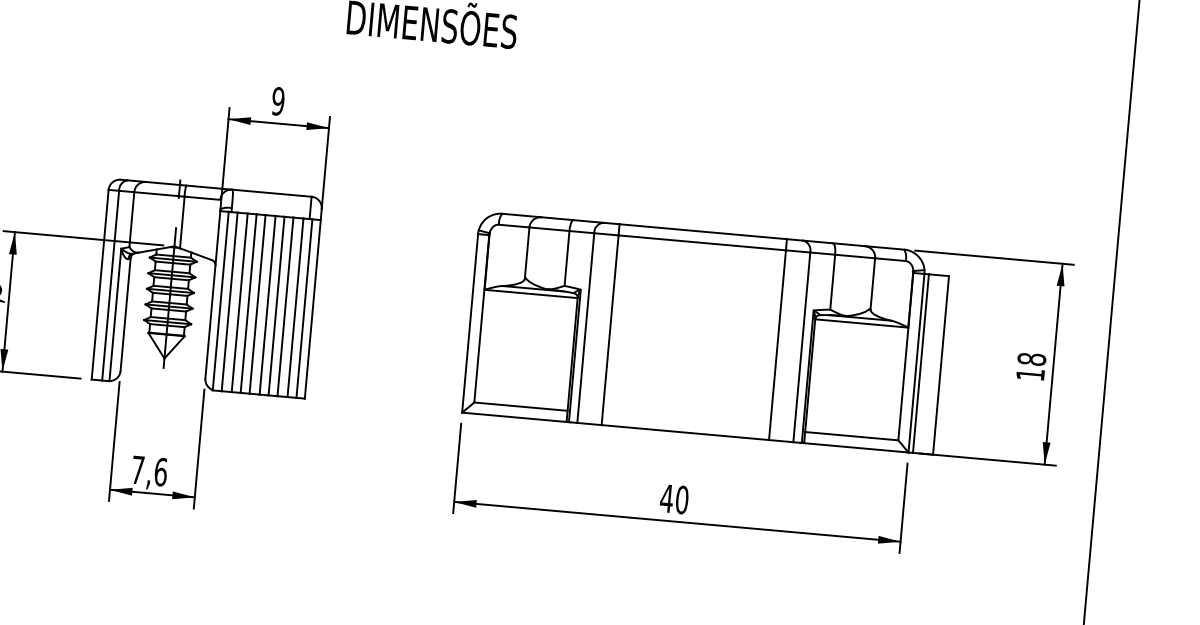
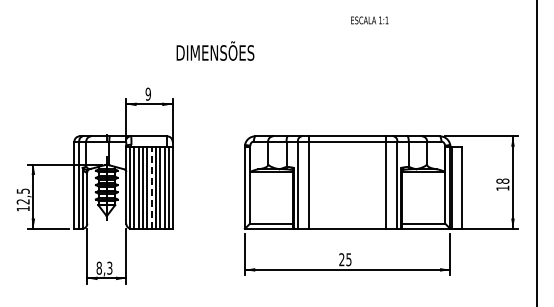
line: (267, 304) -> (151, 187), solid -> dashed
text: (149, 469) -> (104, 267), 7,6 -> 8,3
text: (674, 498) -> (345, 259), 40 -> 25

